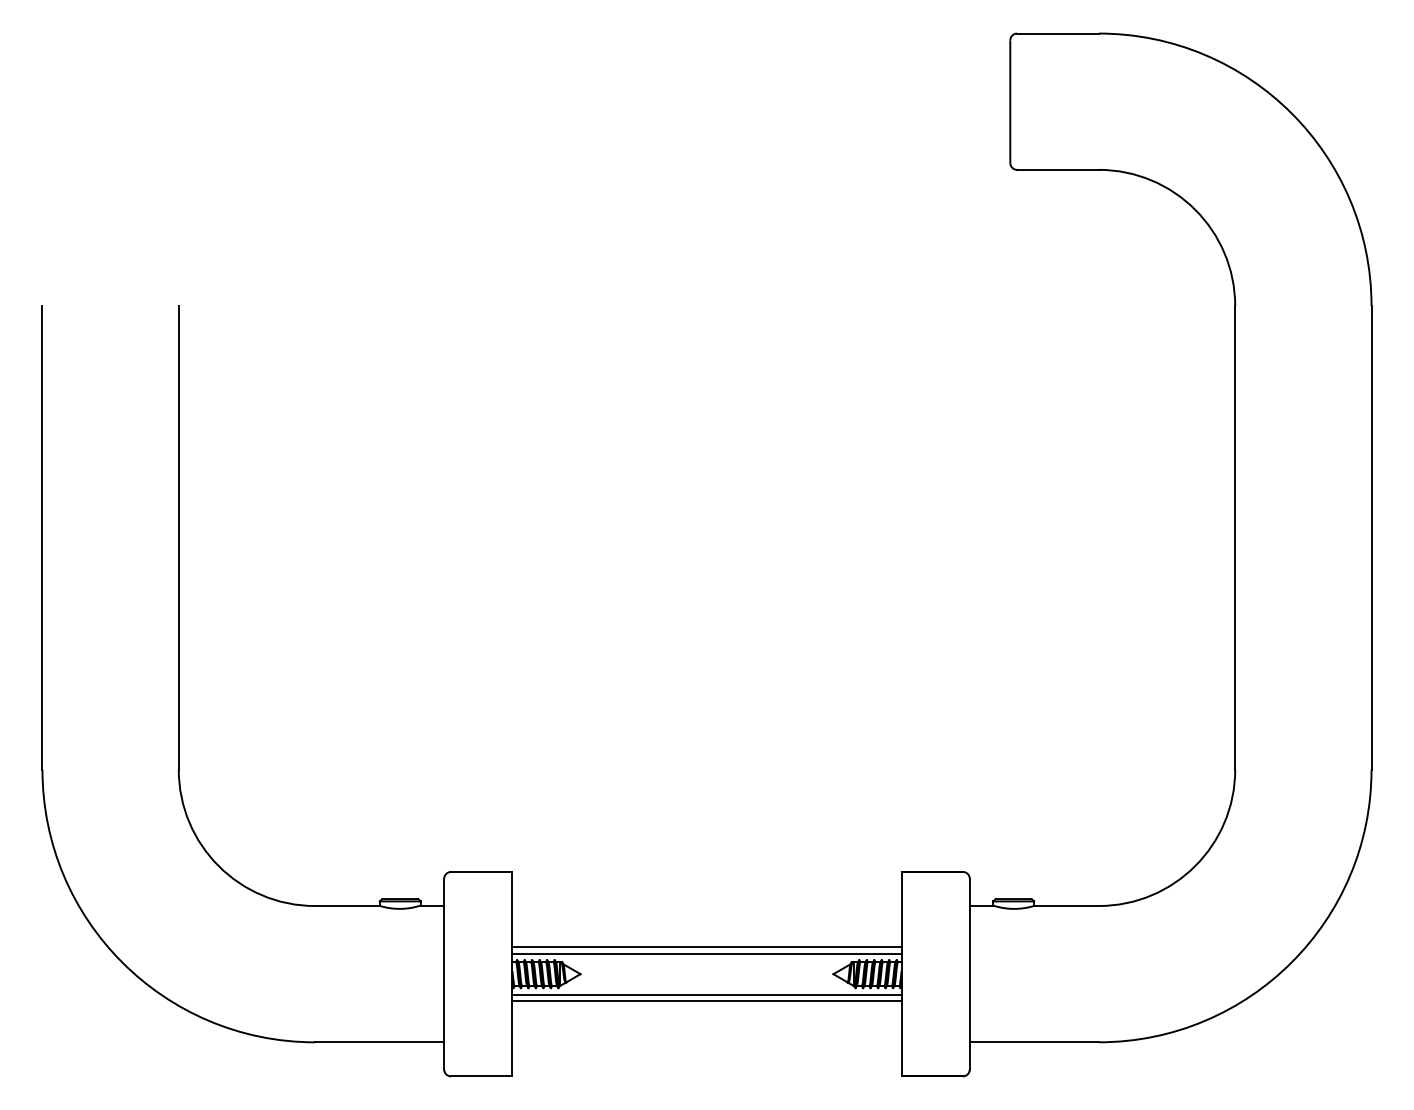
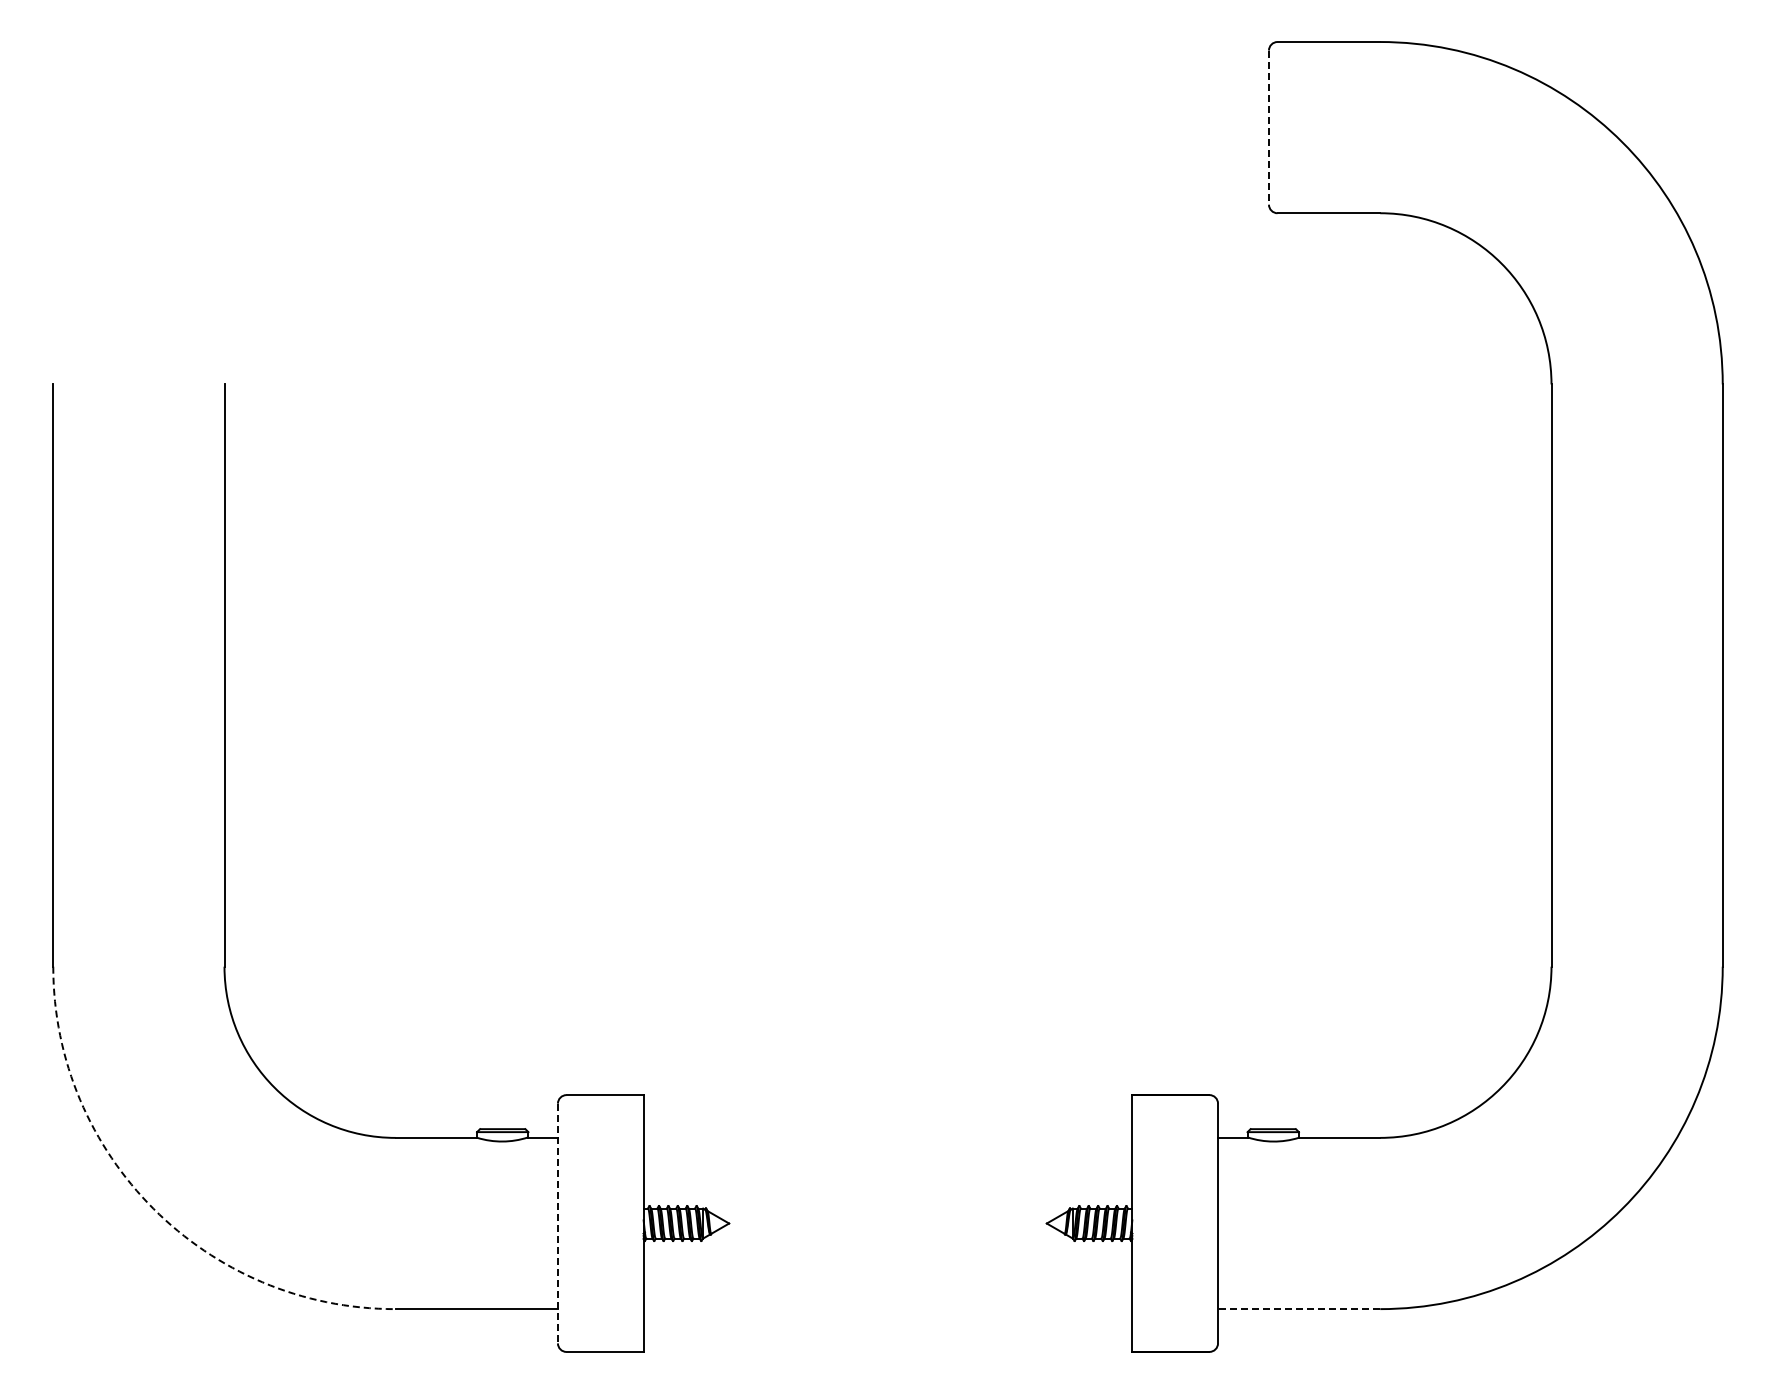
arc: (1009, 101) -> (1268, 127), solid -> dashed
line: (706, 947) -> (887, 1189), removed
line: (706, 953) -> (887, 1197), removed
arc: (122, 962) -> (153, 1208), solid -> dashed
line: (443, 974) -> (557, 1223), solid -> dashed
line: (706, 994) -> (887, 1249), removed
line: (706, 1001) -> (887, 1257), removed
line: (1033, 1042) -> (1298, 1309), solid -> dashed

